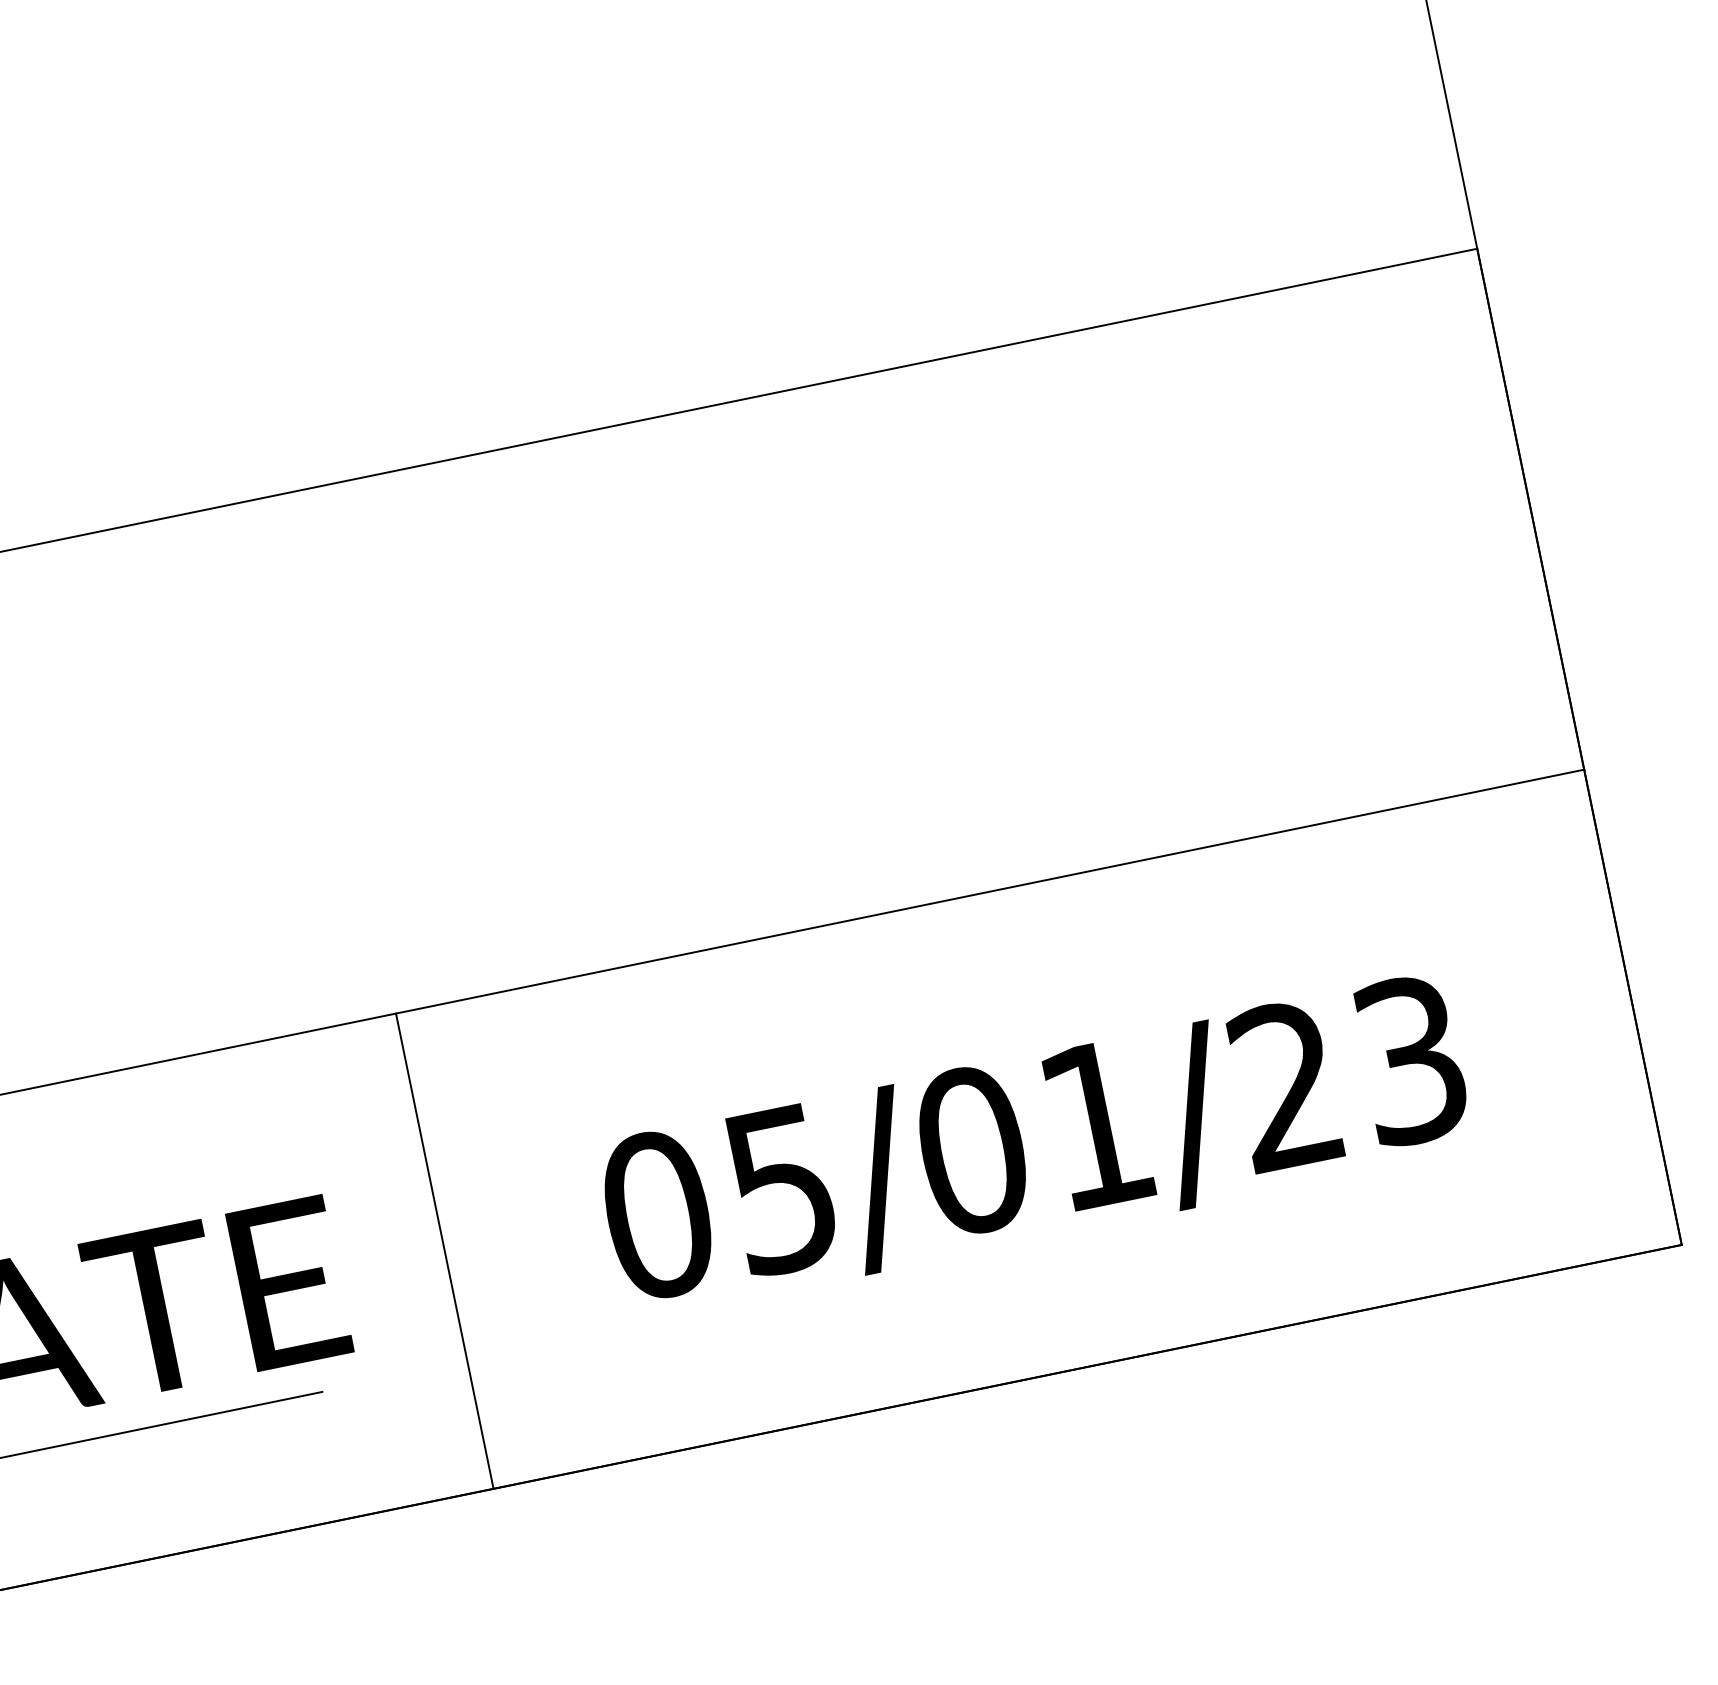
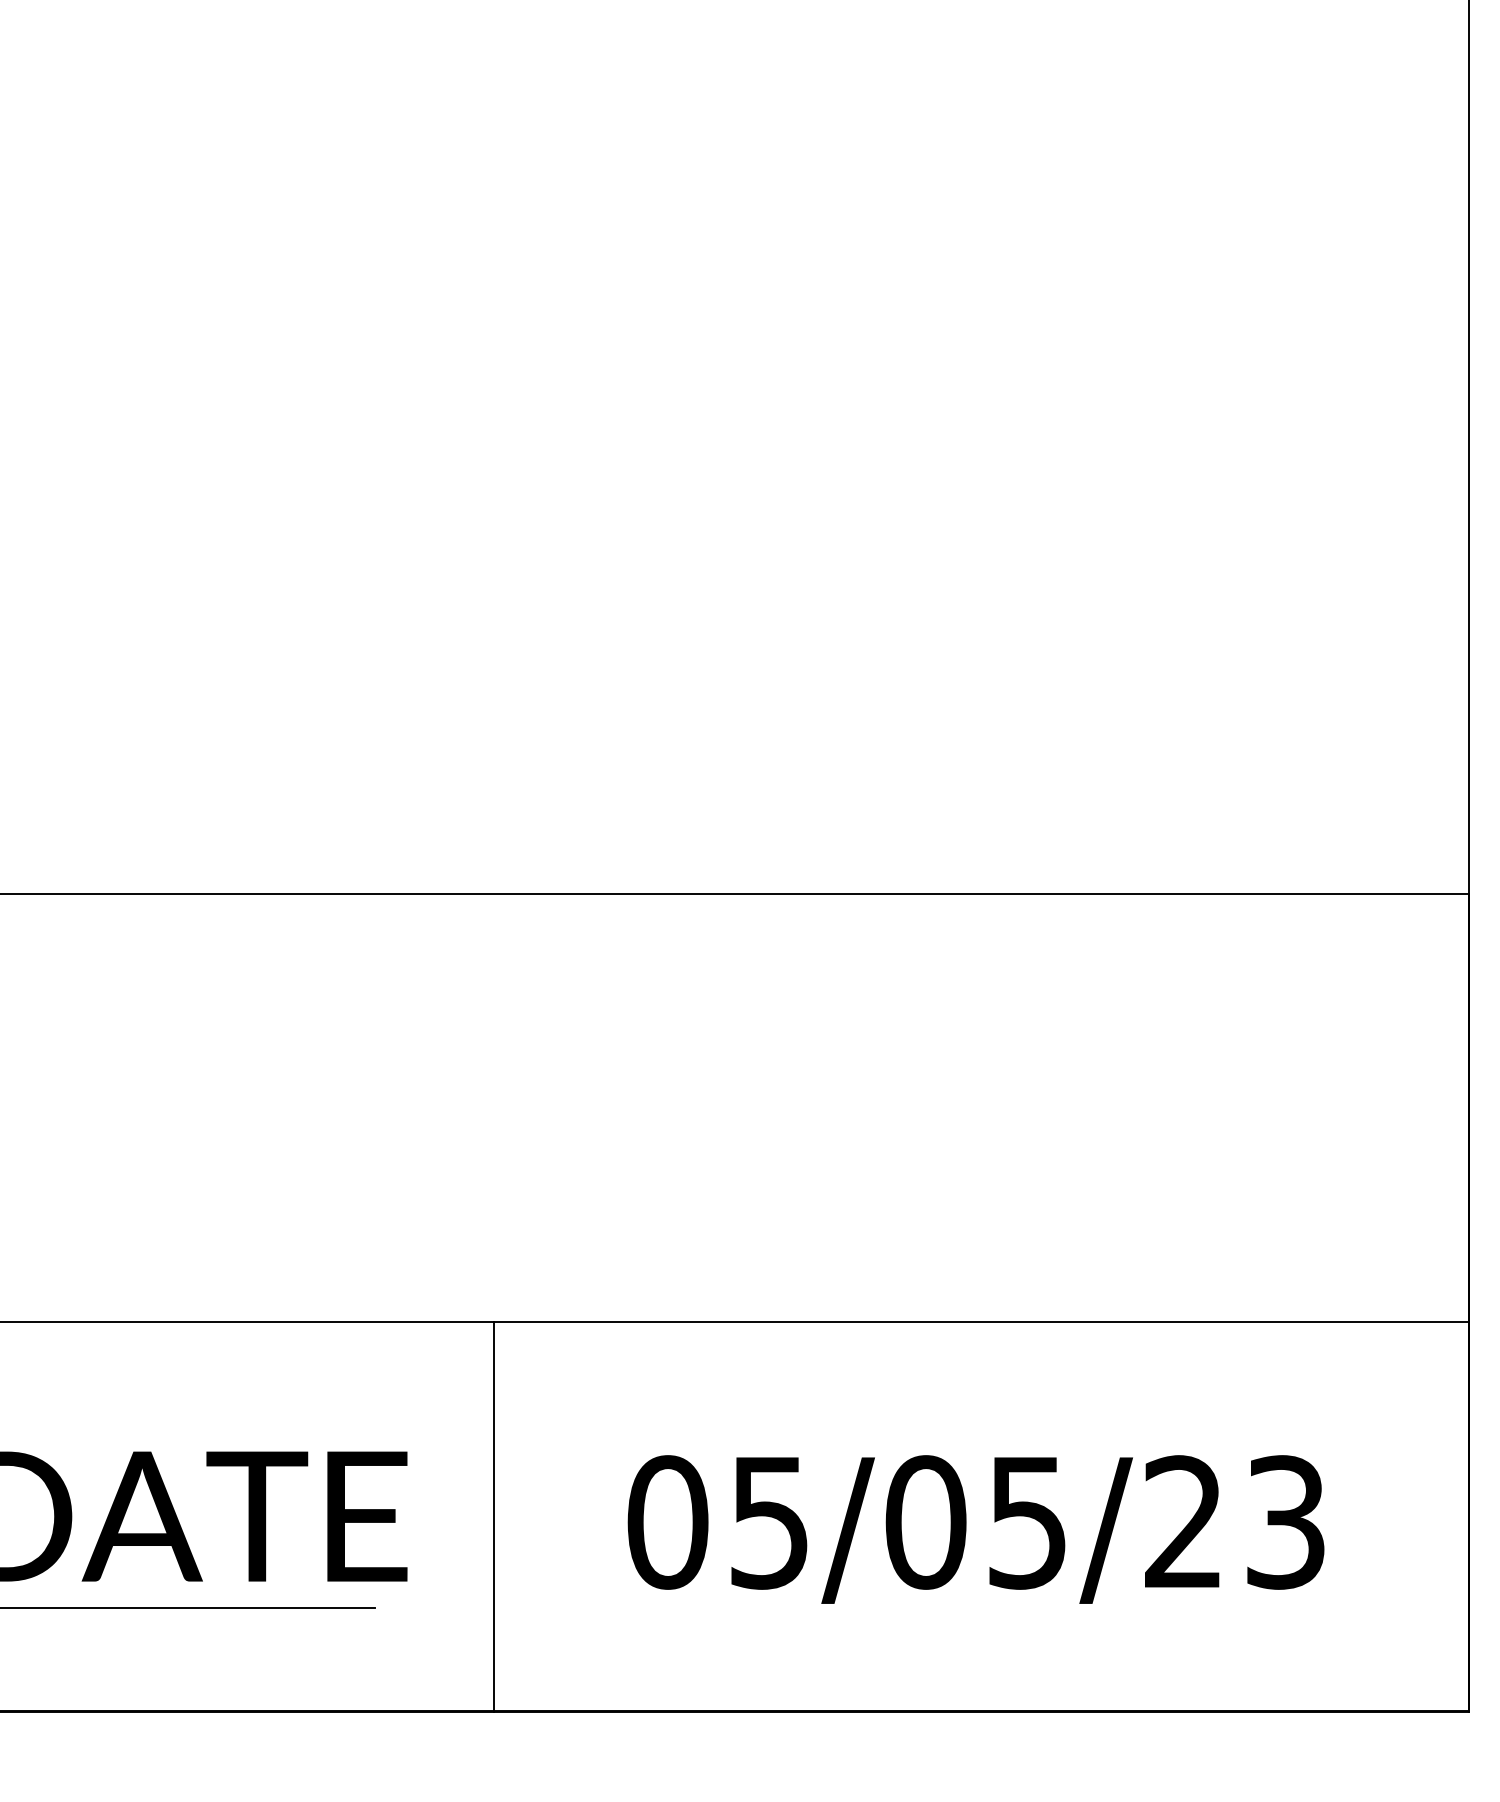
text: (1096, 1126) -> (1027, 1523), 05/01/23 -> 05/05/23

